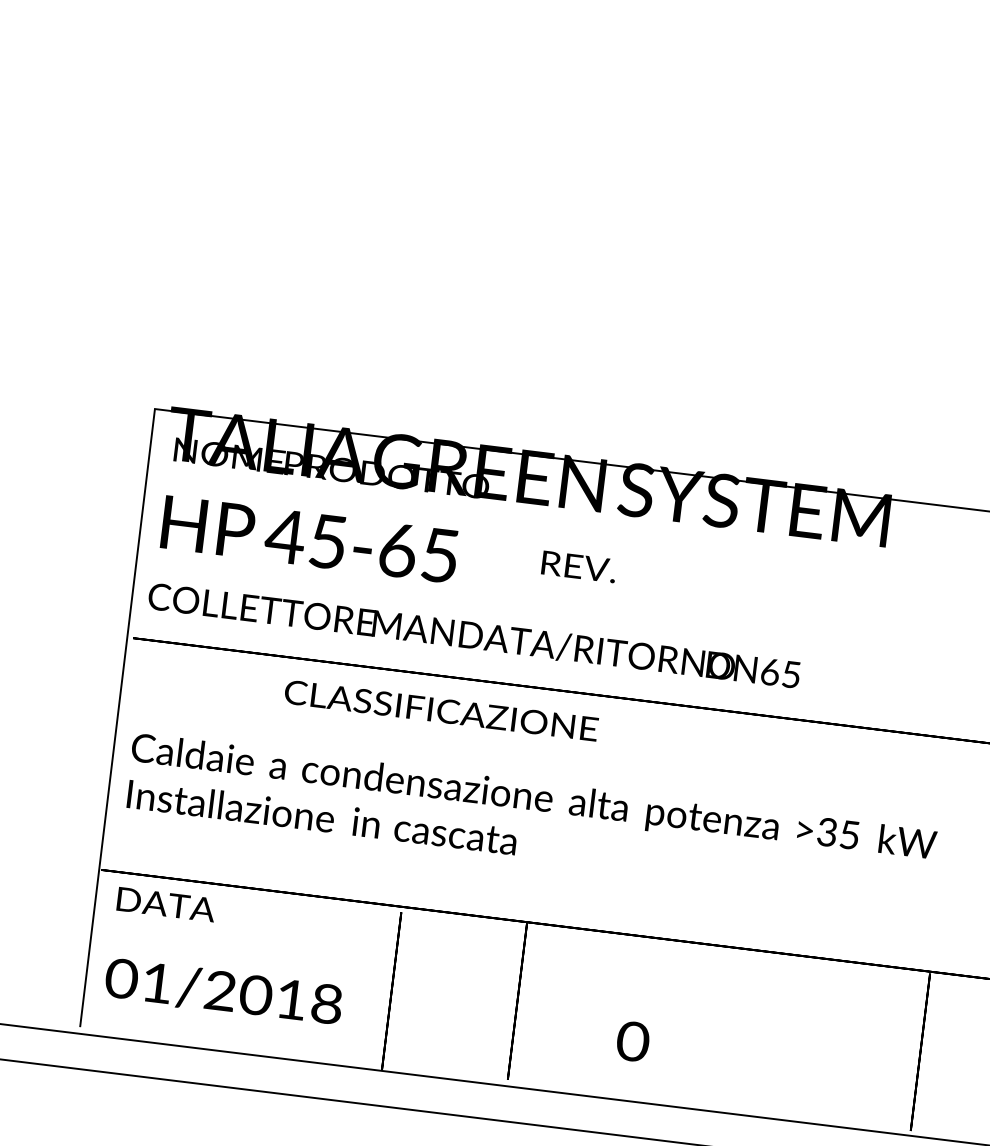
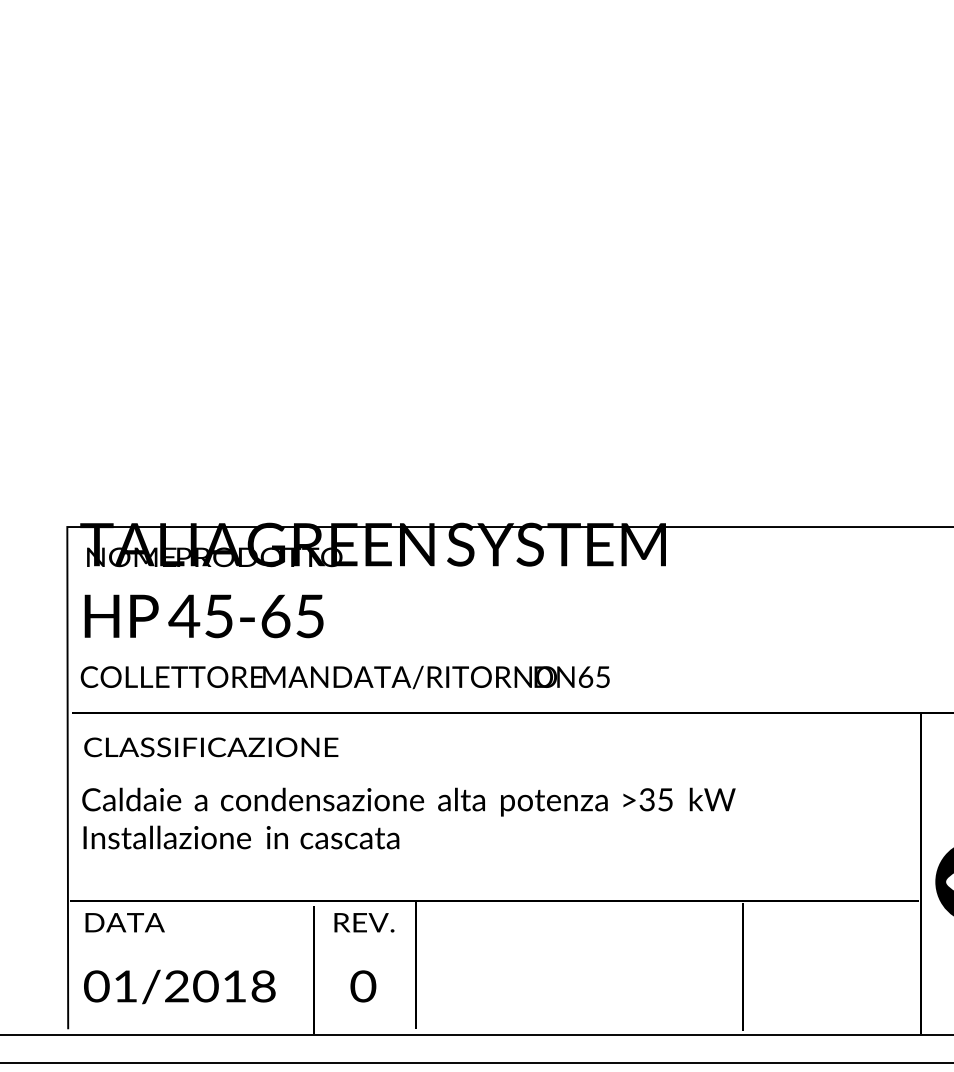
text: (579, 566) -> (364, 922), moved
text: (441, 710) -> (211, 747), moved
text: (633, 1041) -> (363, 986), moved

